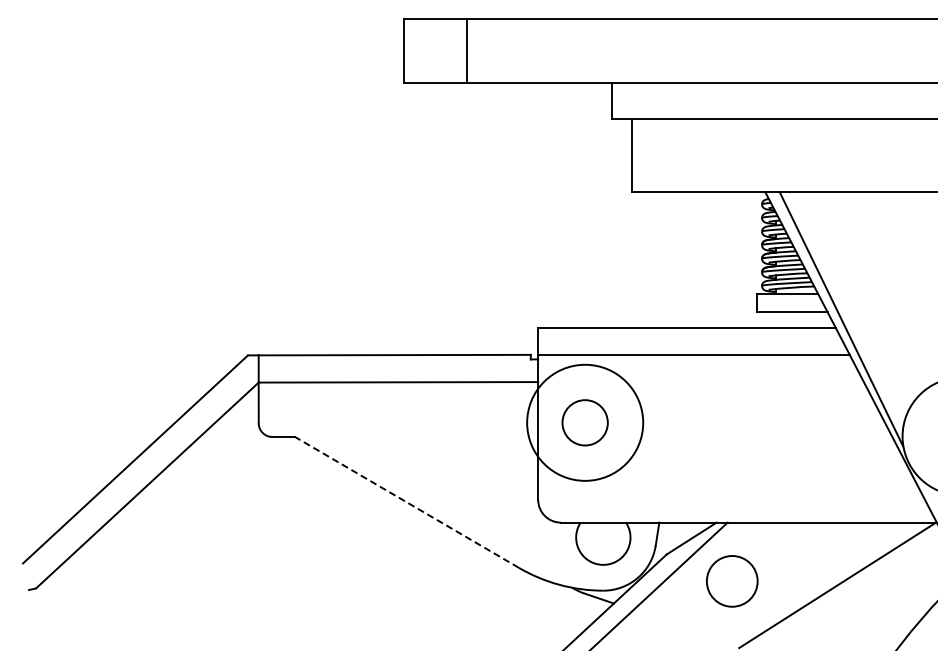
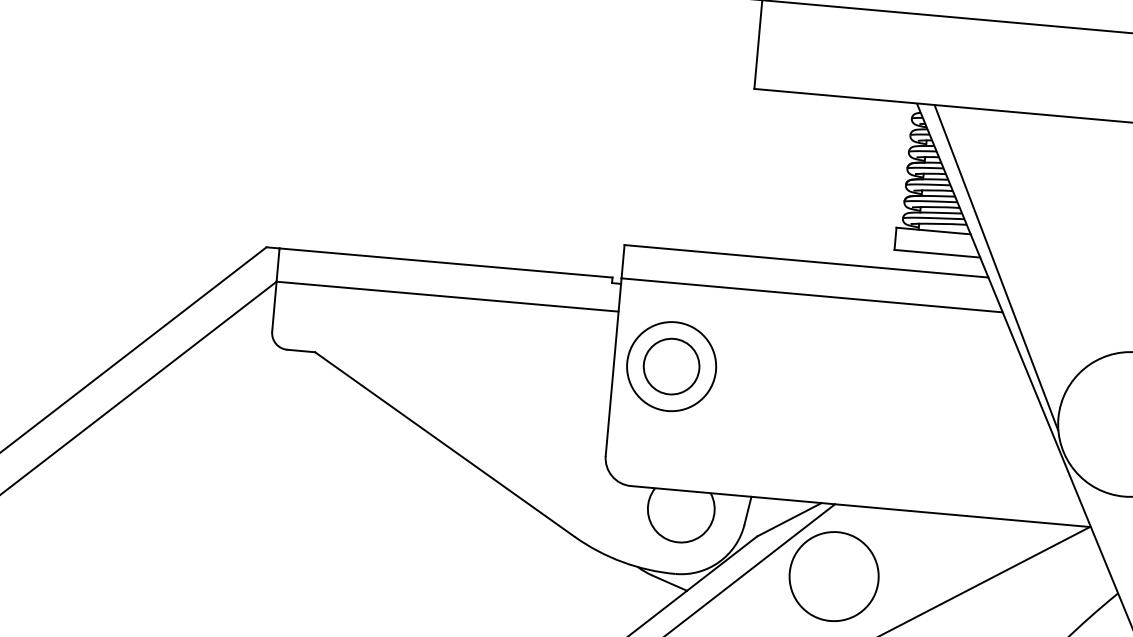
circle: (584, 422) -> (670, 366), size x0.62
line: (406, 502) -> (444, 444), dashed -> solid
circle: (732, 581) -> (834, 576), size x1.43

